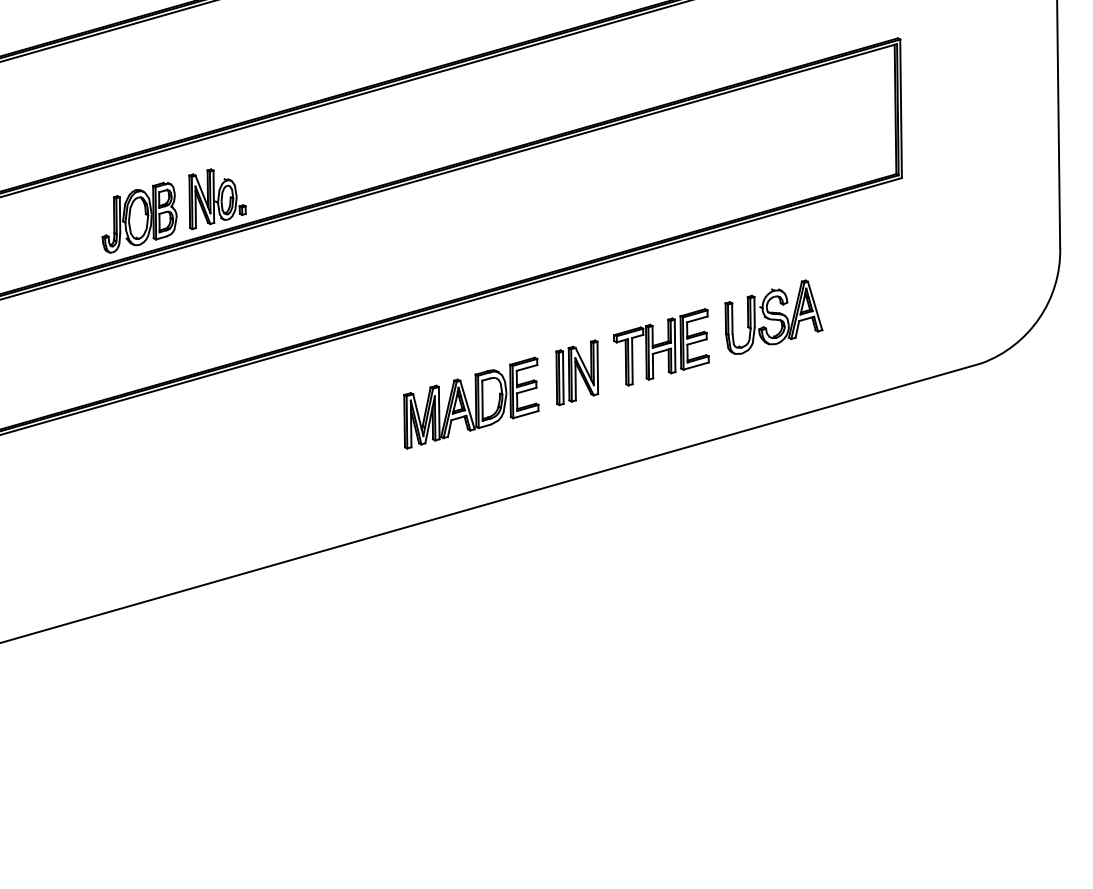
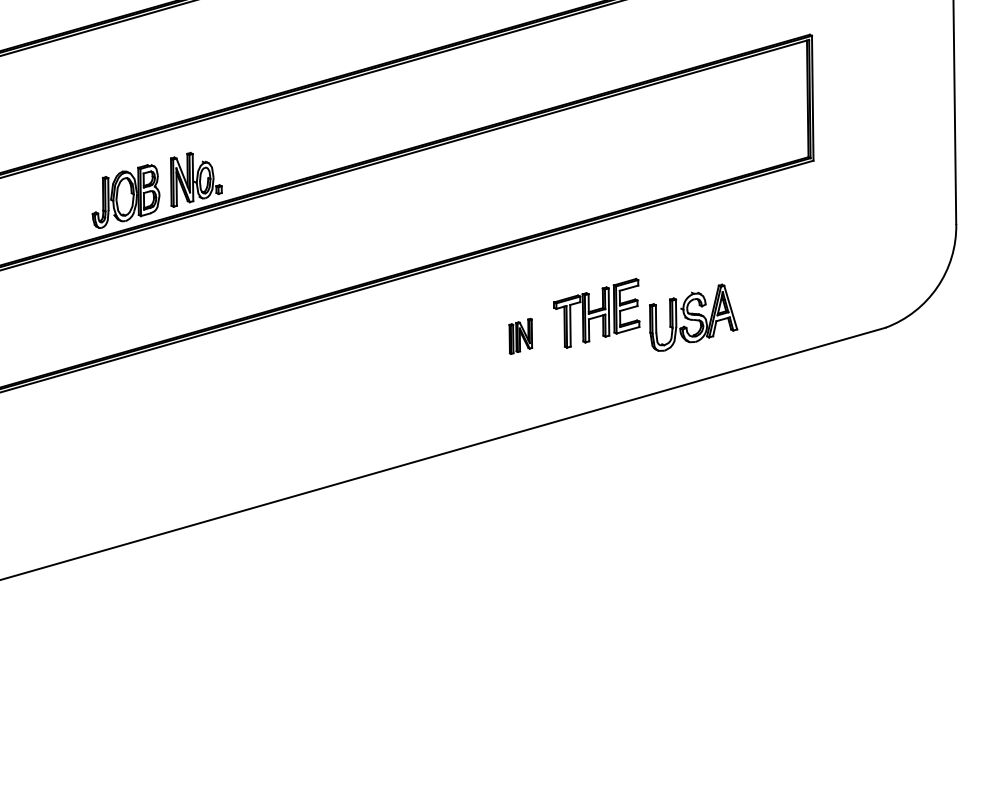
part: (773, 316) -> (693, 317), moved
part: (577, 372) -> (520, 336), size x0.6
part: (471, 402) -> (425, 363), removed

